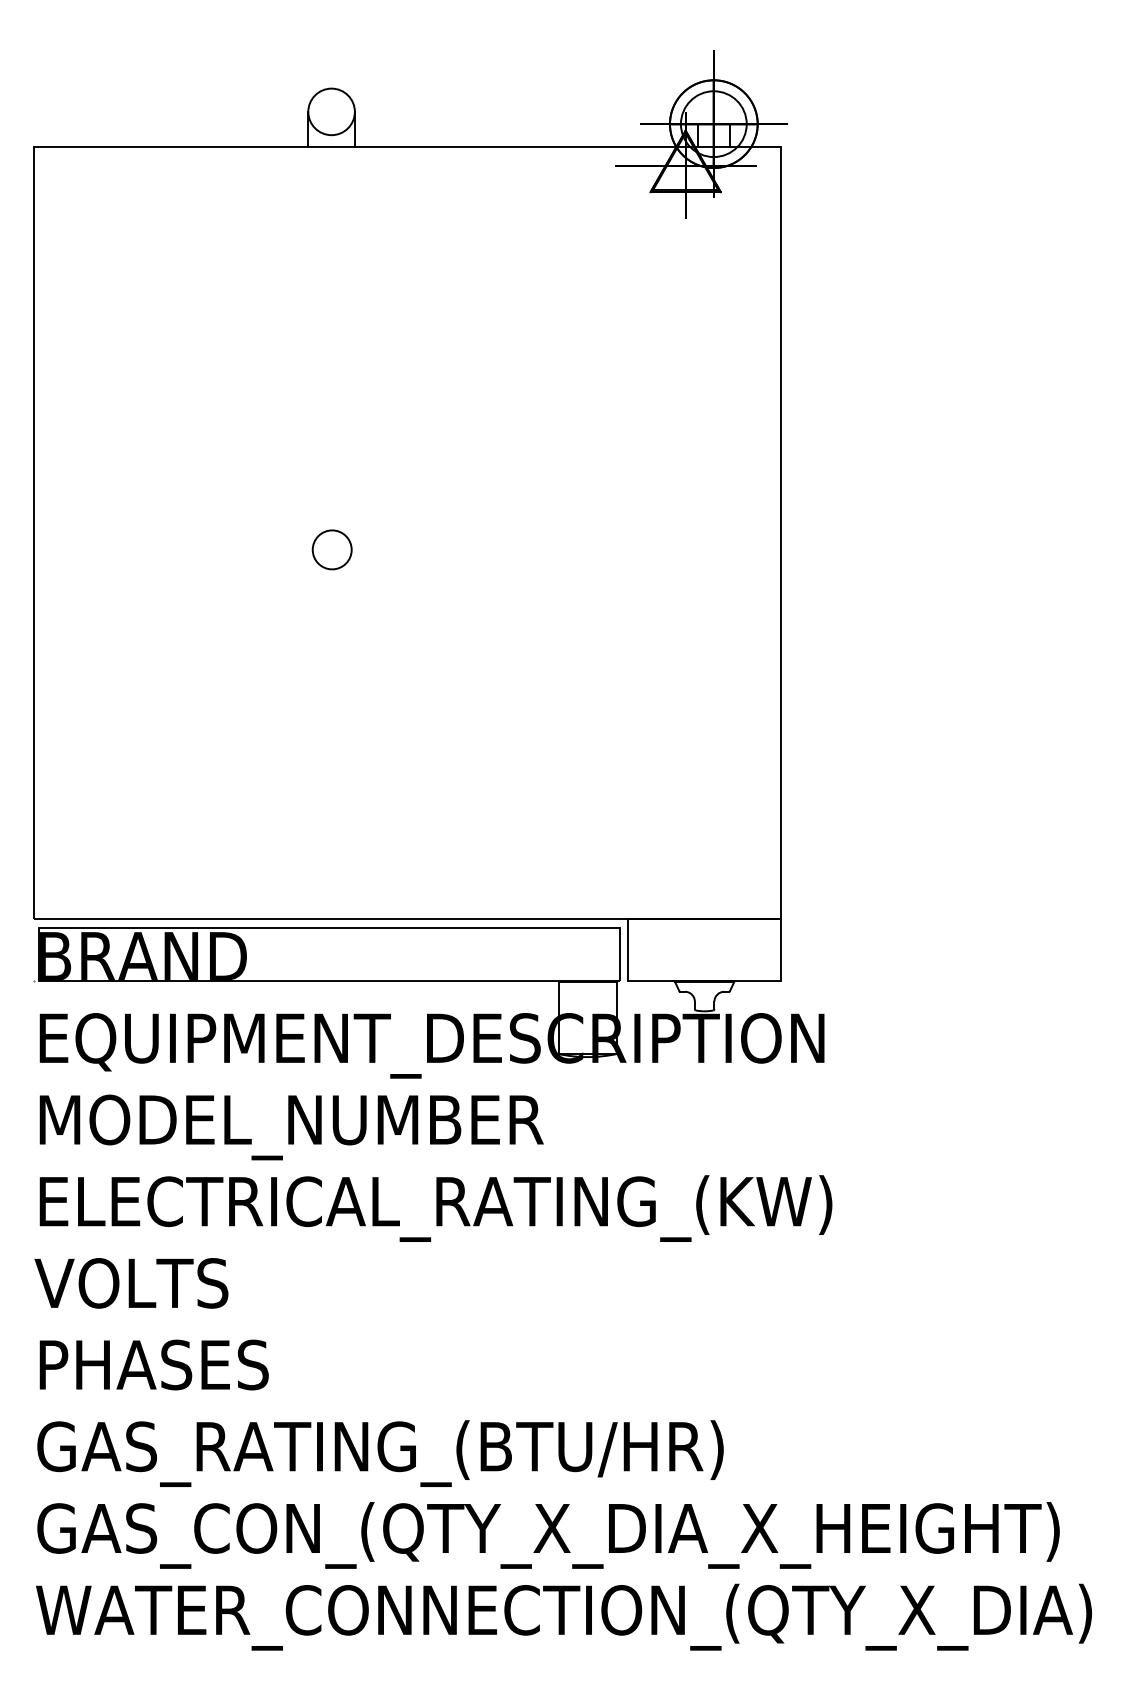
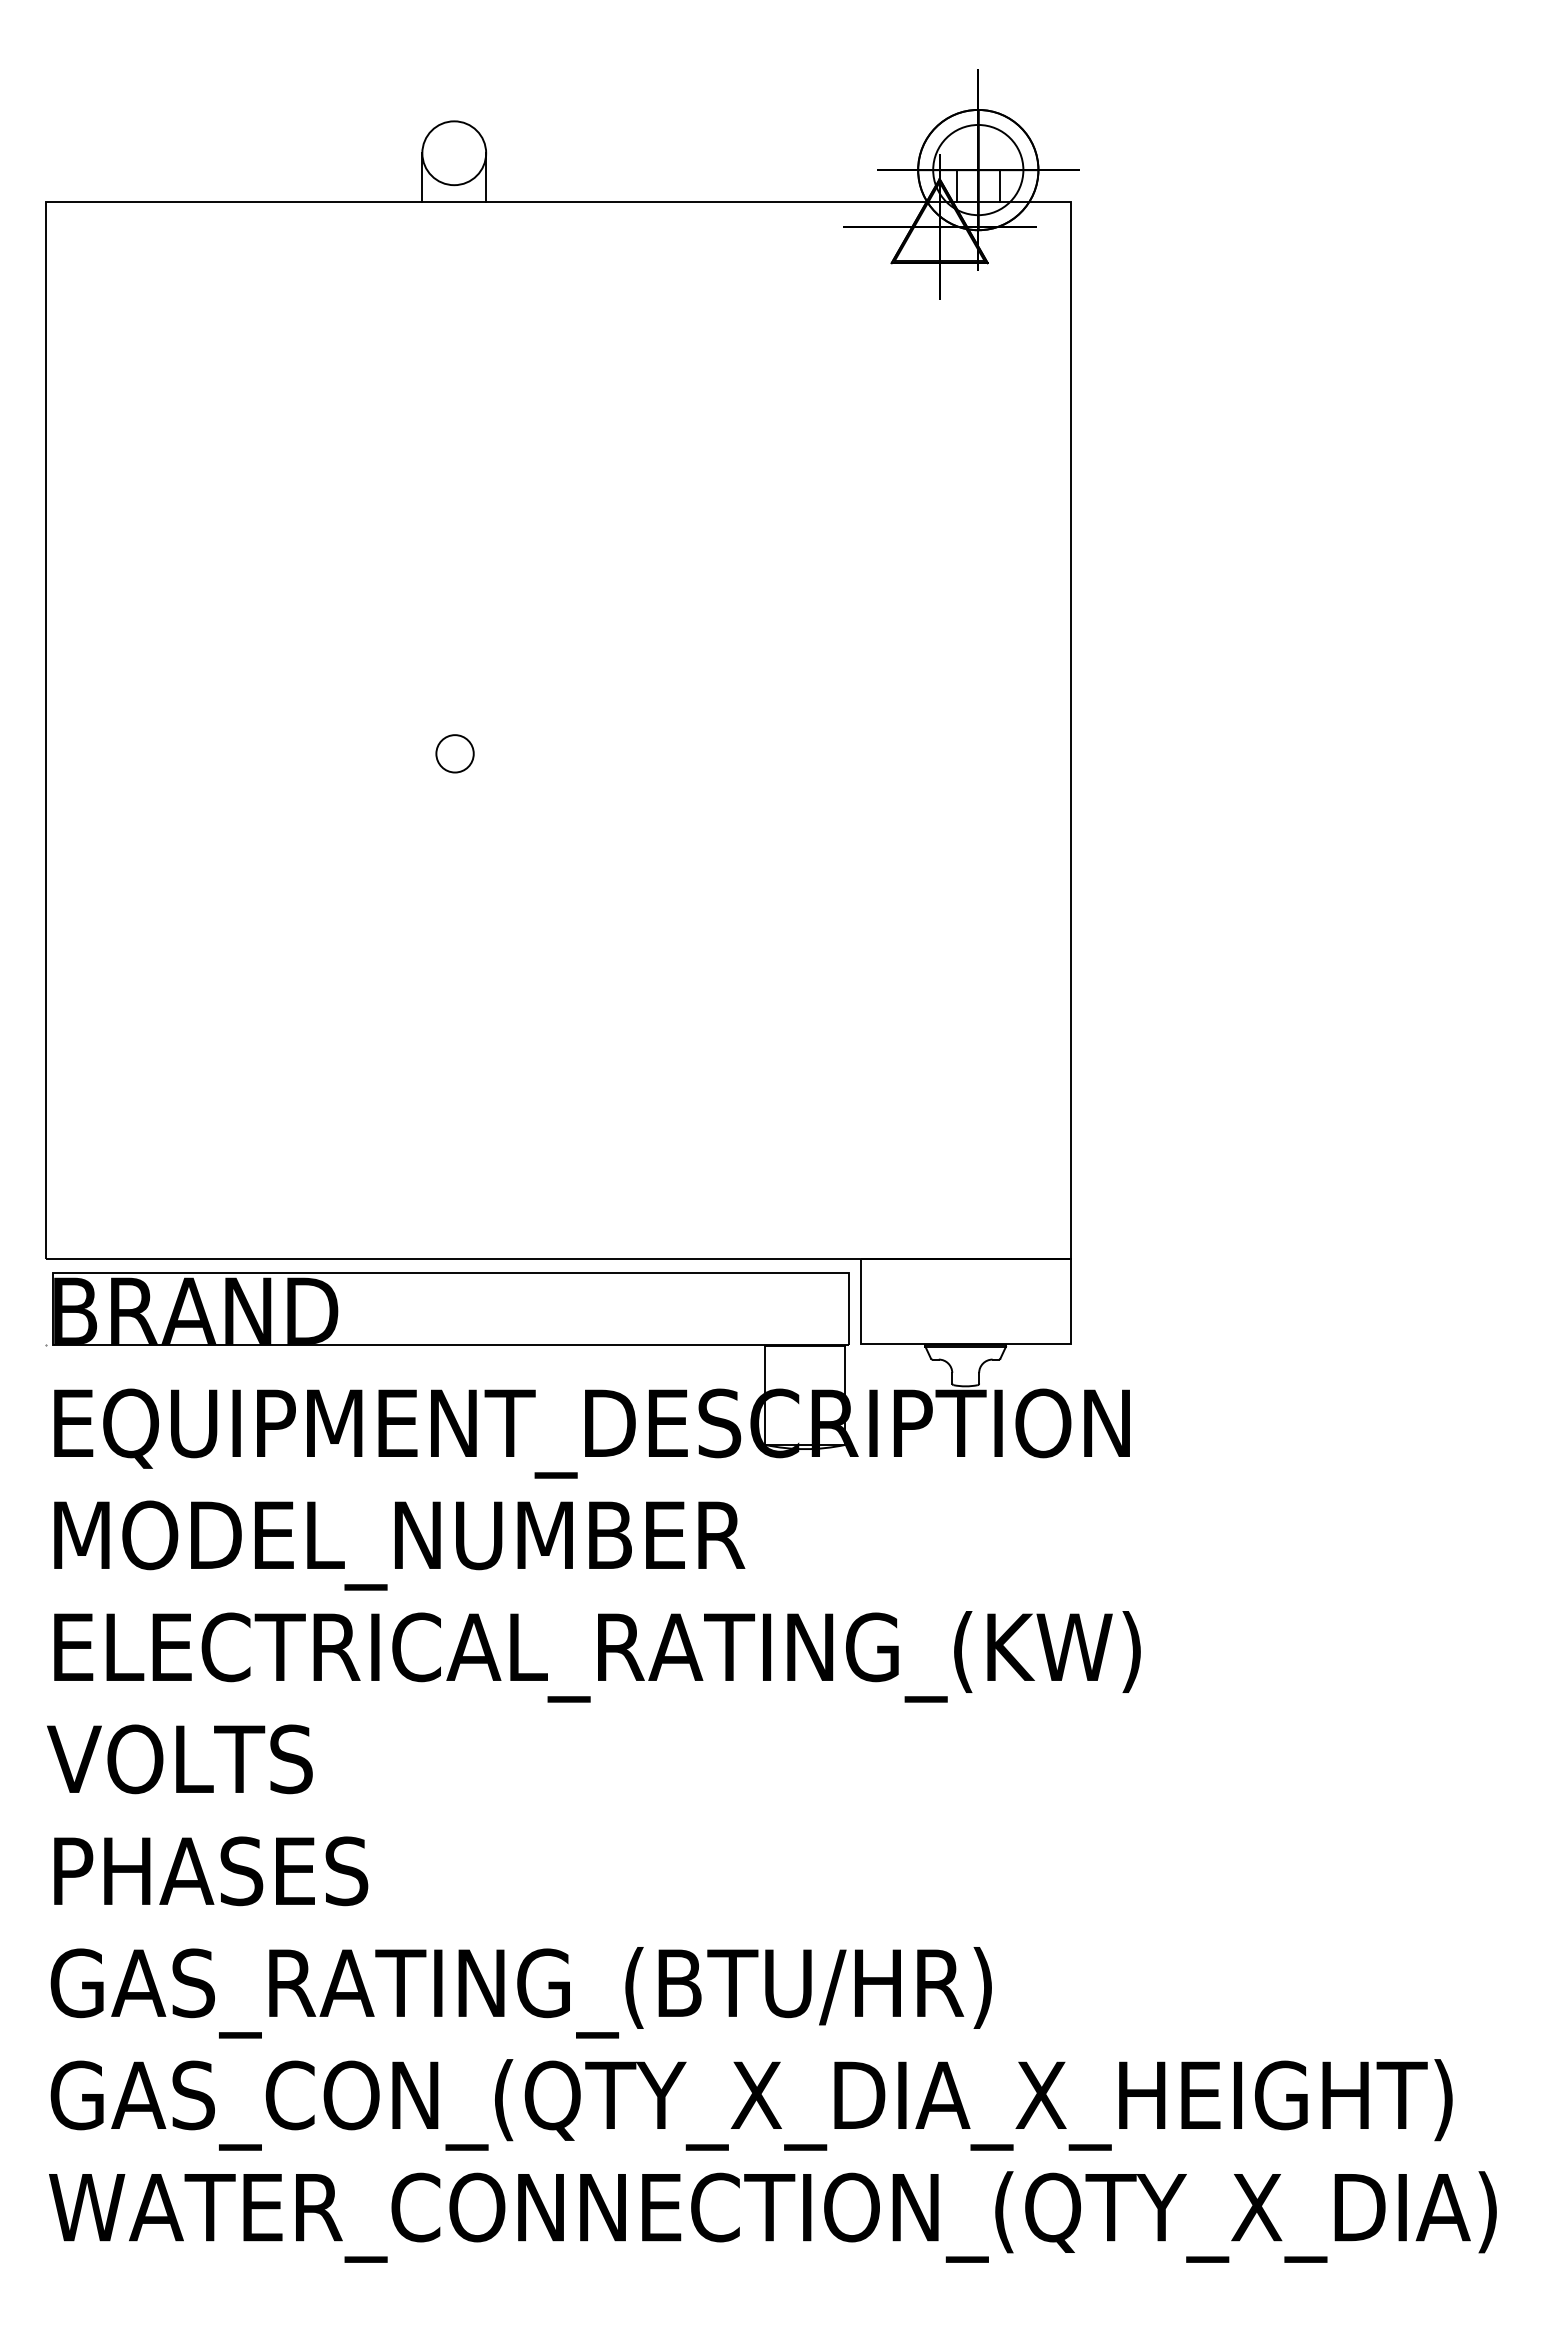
circle: (331, 549) -> (454, 753), size x0.7

